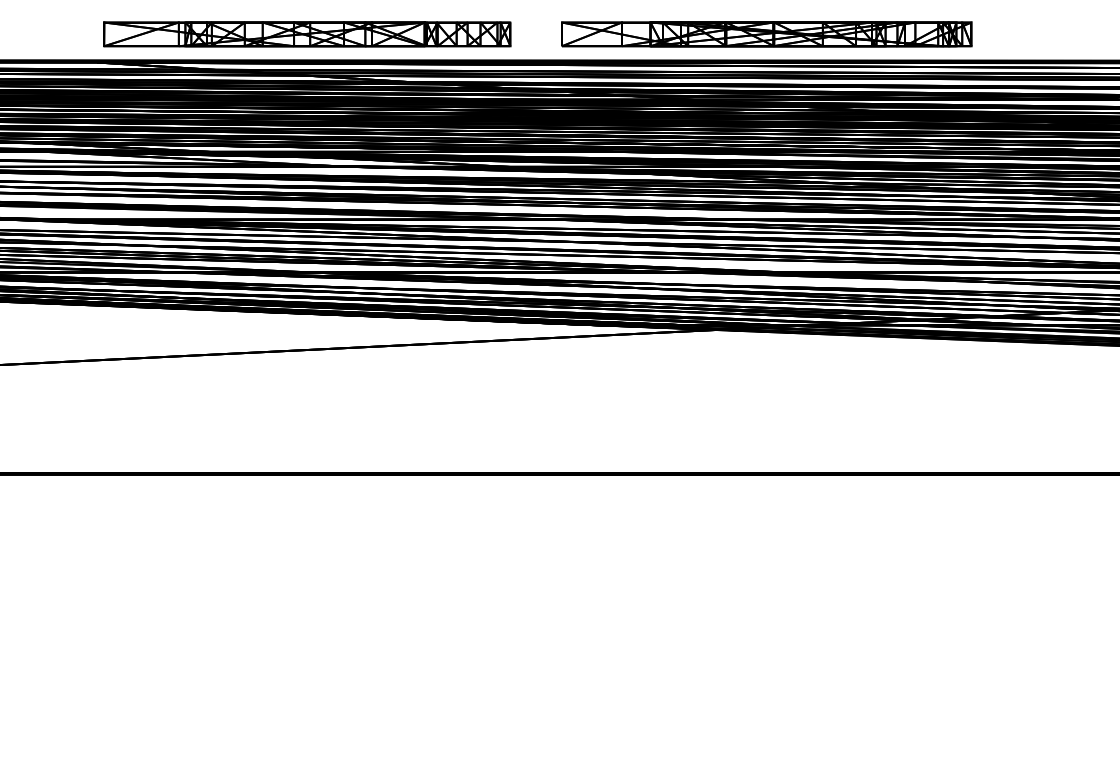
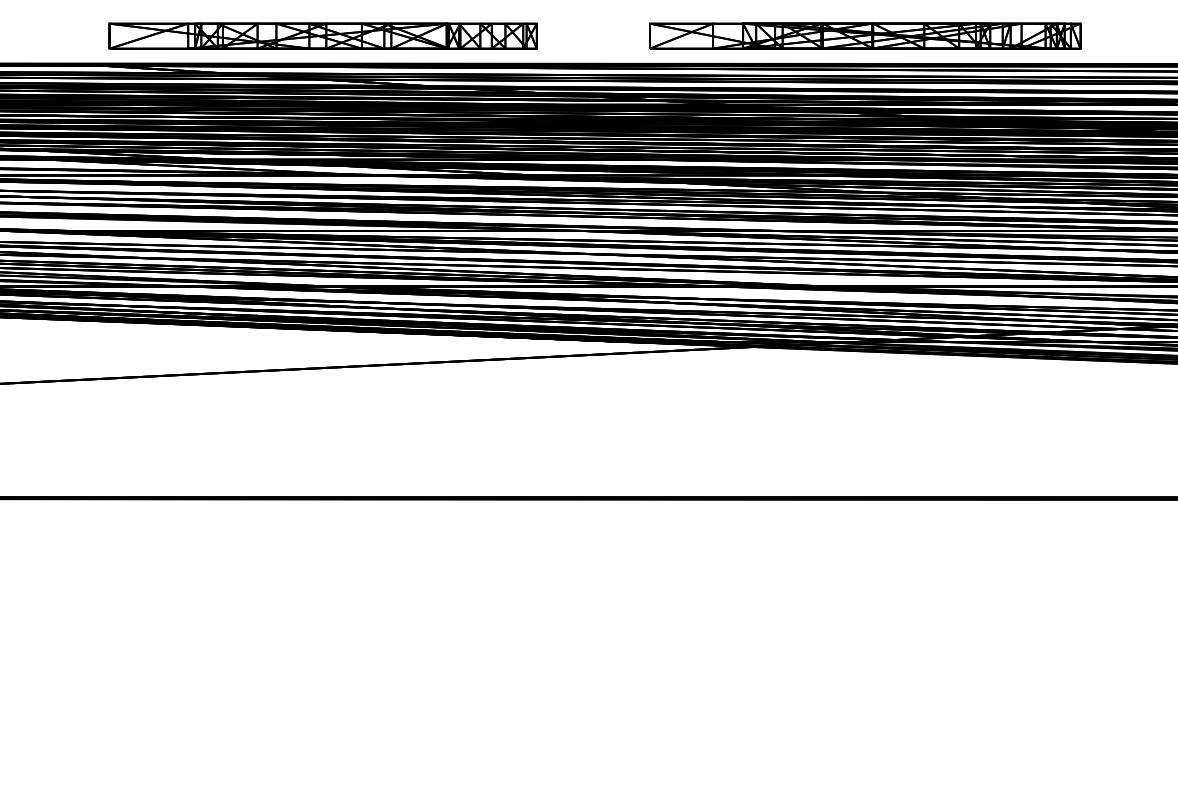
part: (766, 34) -> (865, 36), moved

